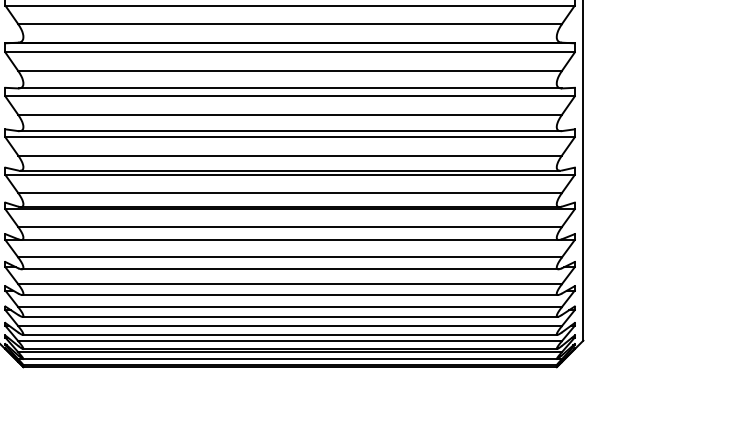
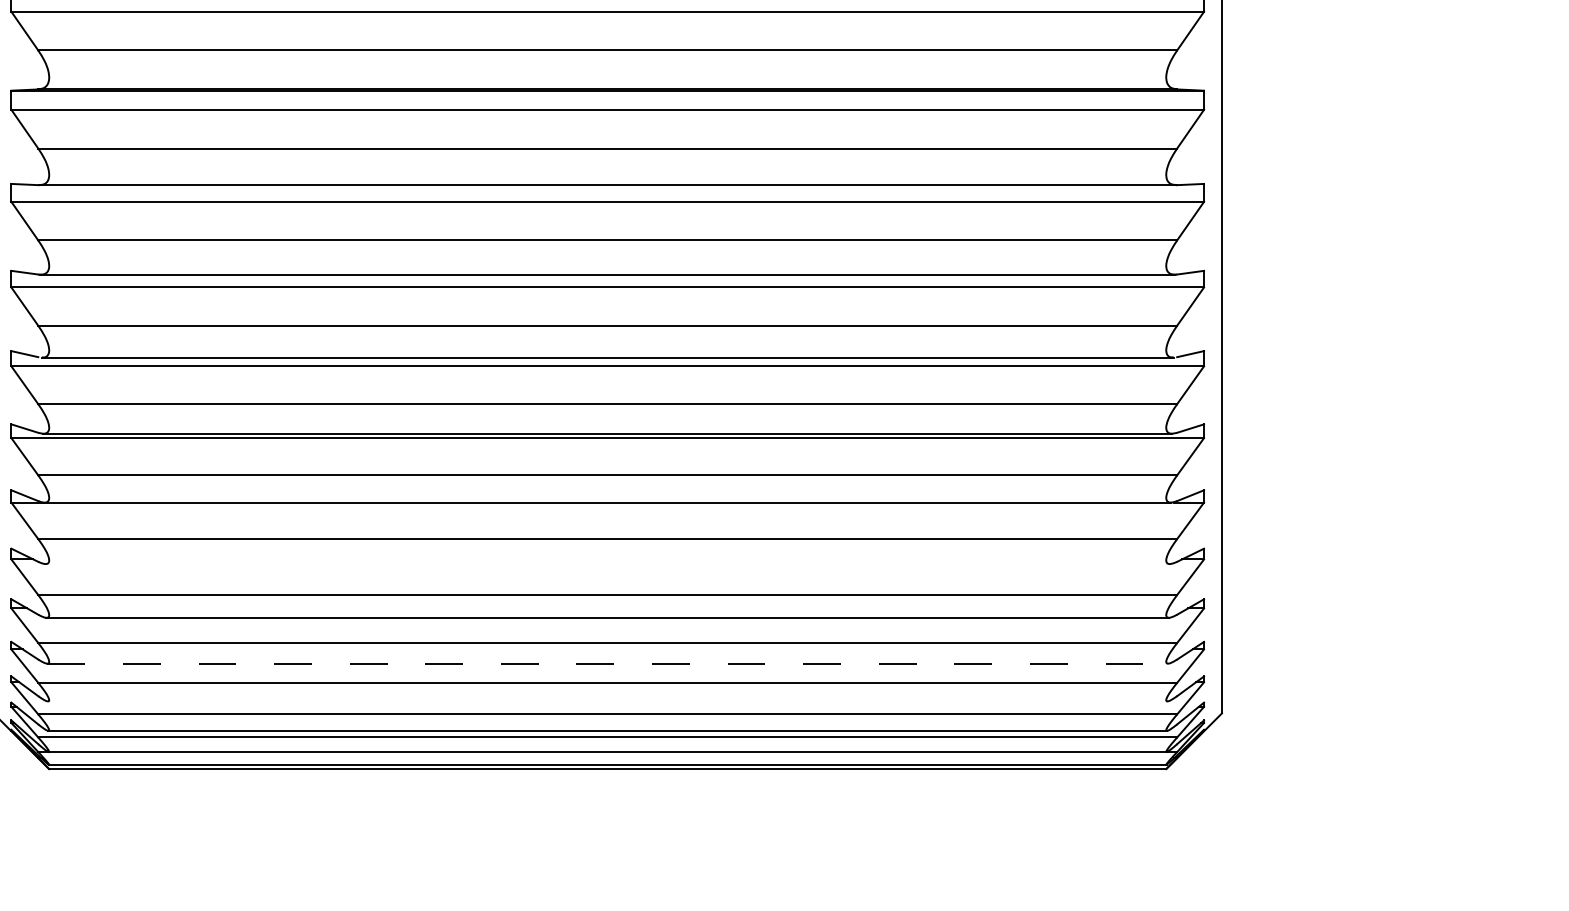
line: (289, 269) -> (606, 564), removed
line: (290, 316) -> (608, 662), solid -> dashed
line: (289, 334) -> (606, 700), removed

